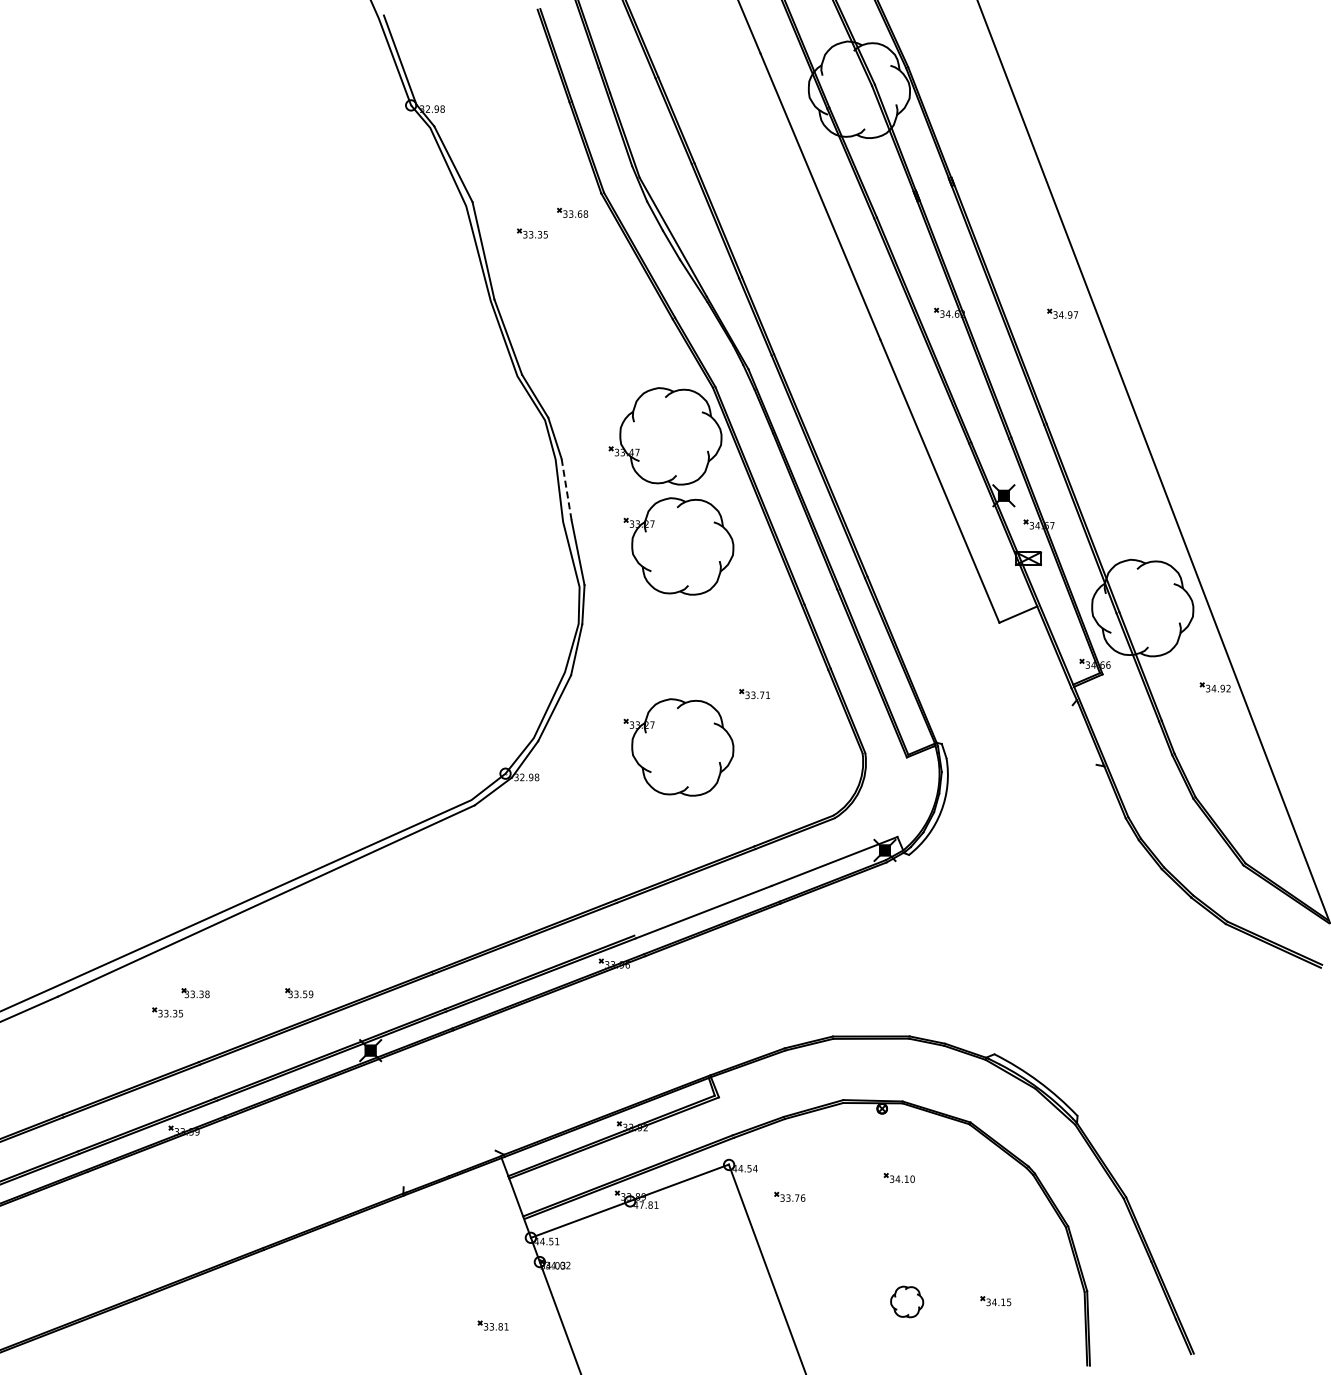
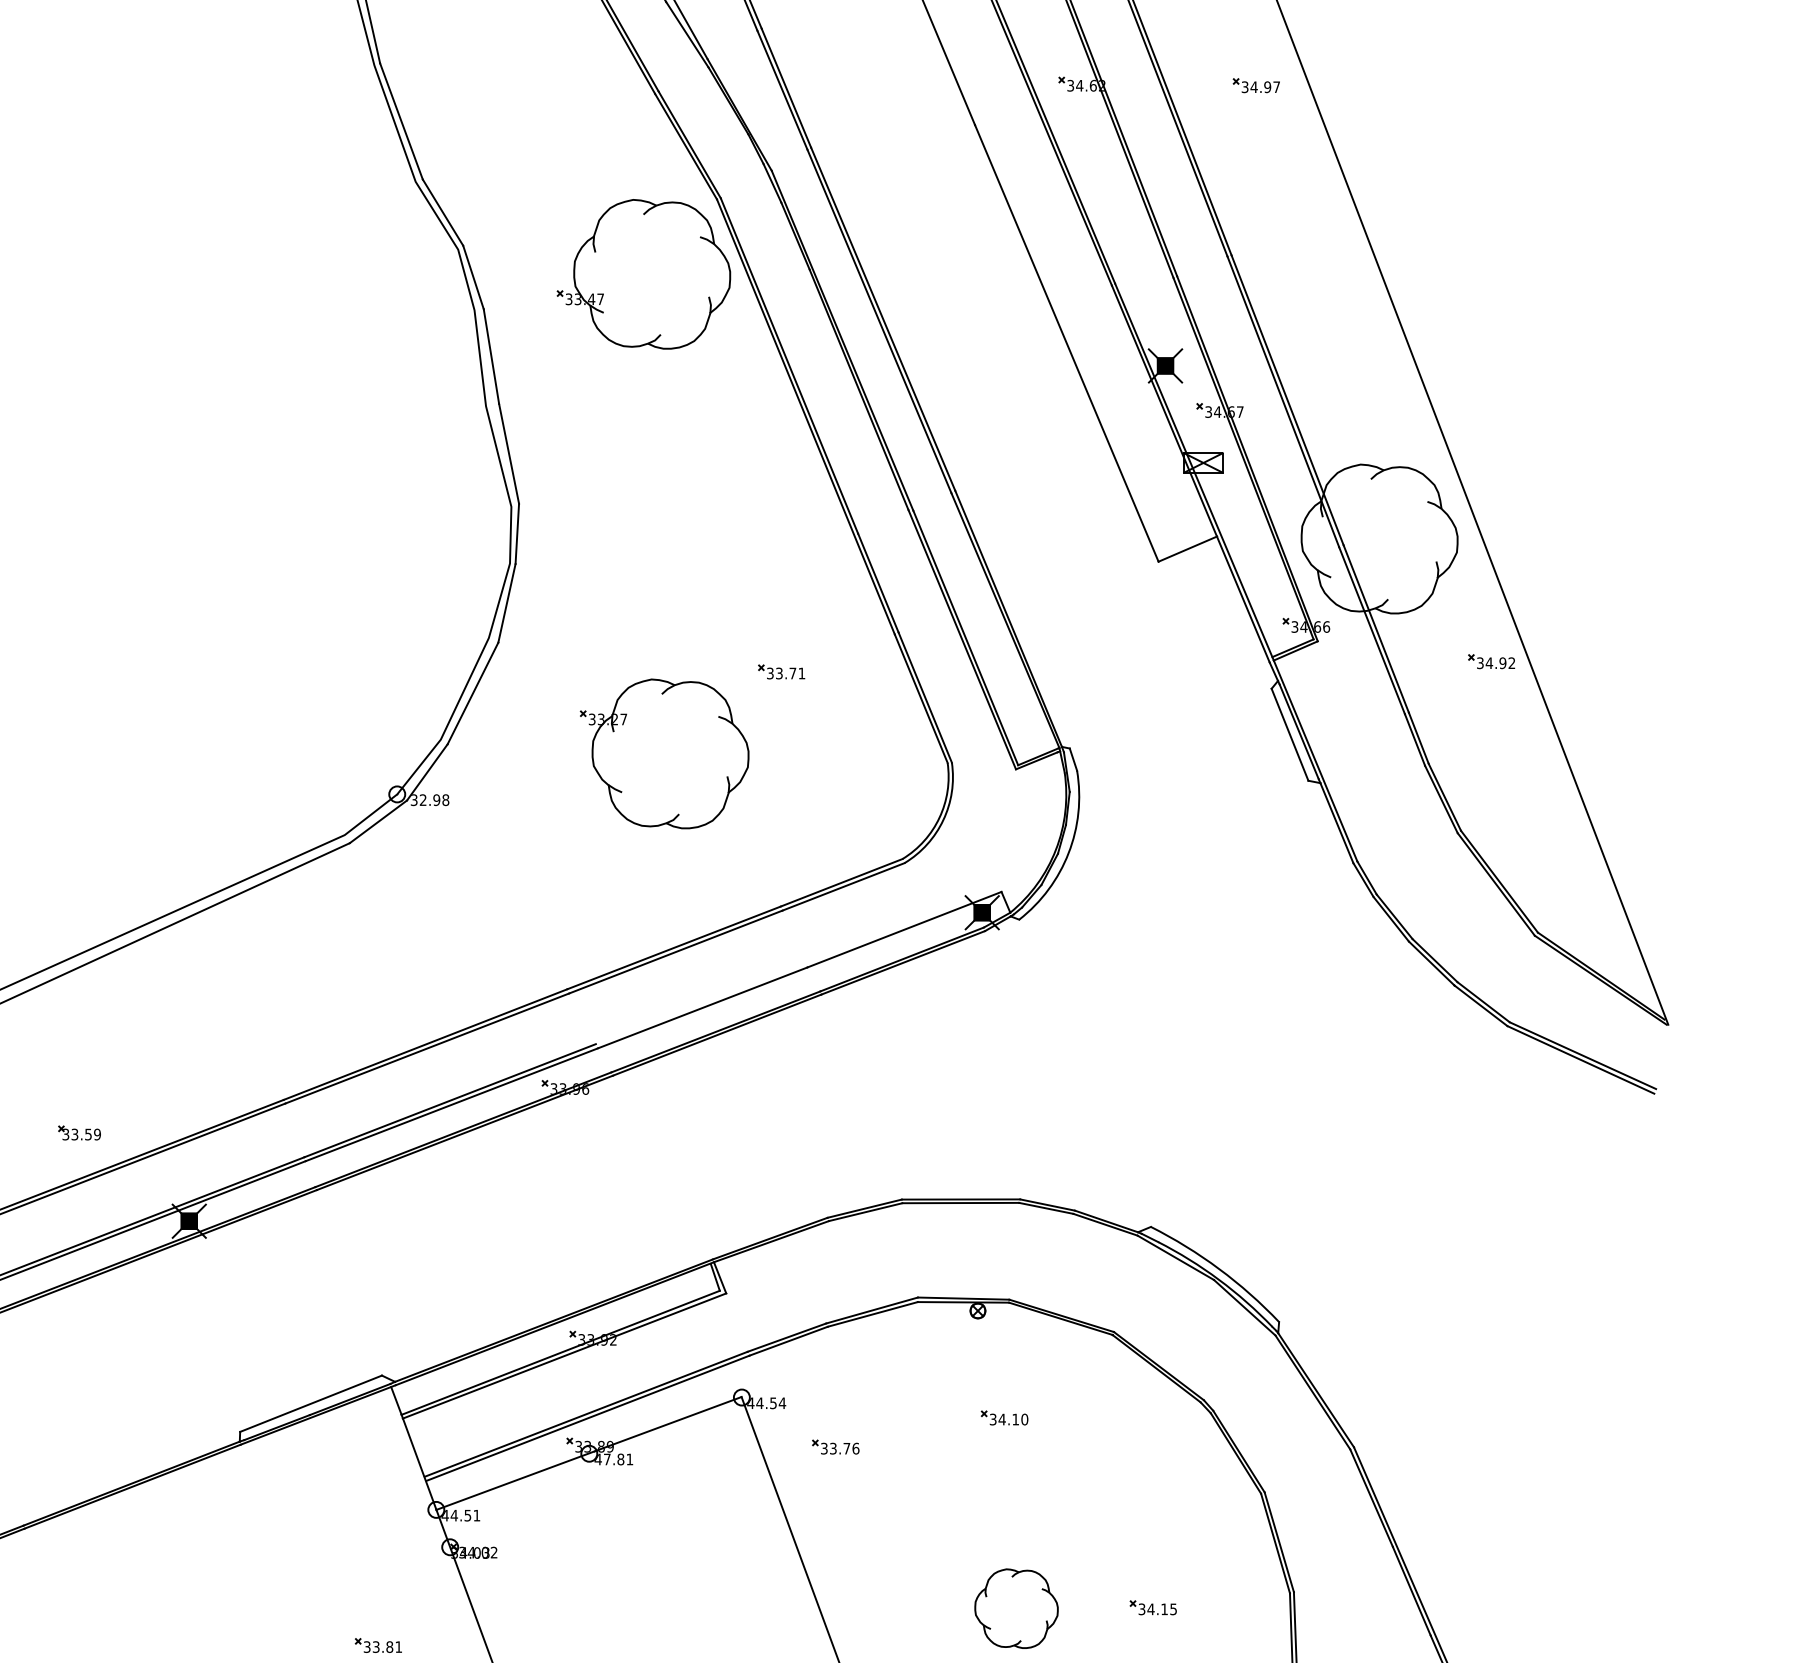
line: (566, 490) -> (491, 357), dashed -> solid
part: (678, 546) -> (663, 444), removed
line: (1084, 734) -> (1289, 733), added
line: (449, 1168) -> (310, 1403), added
part: (906, 1301) -> (1015, 1608), size x1.67

